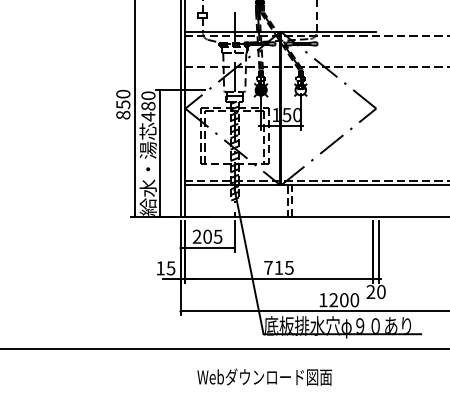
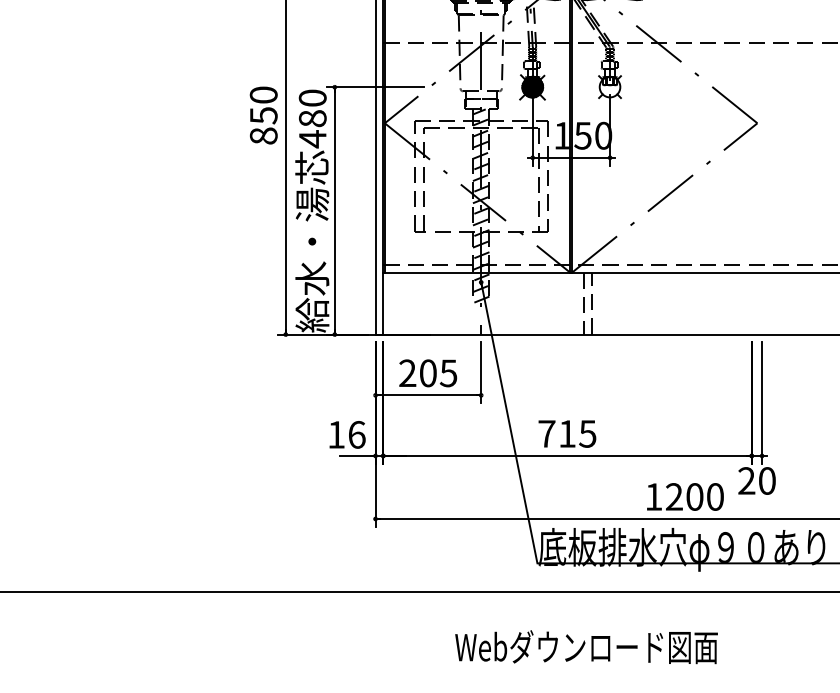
text: (170, 268) -> (355, 435), 15 -> 16
text: (264, 376) -> (586, 645), moved

